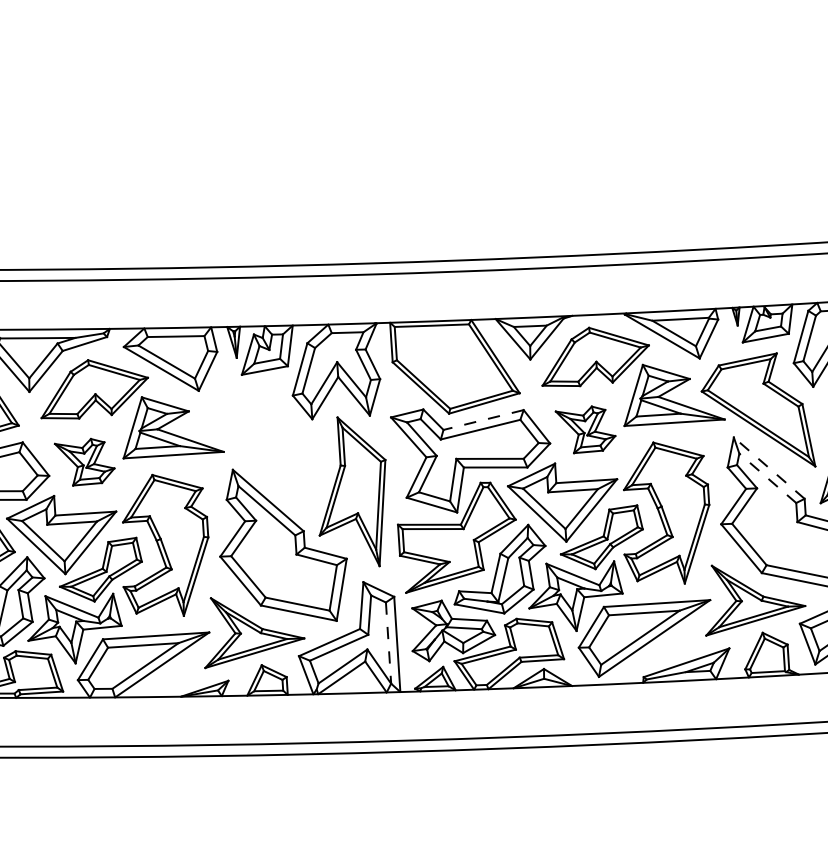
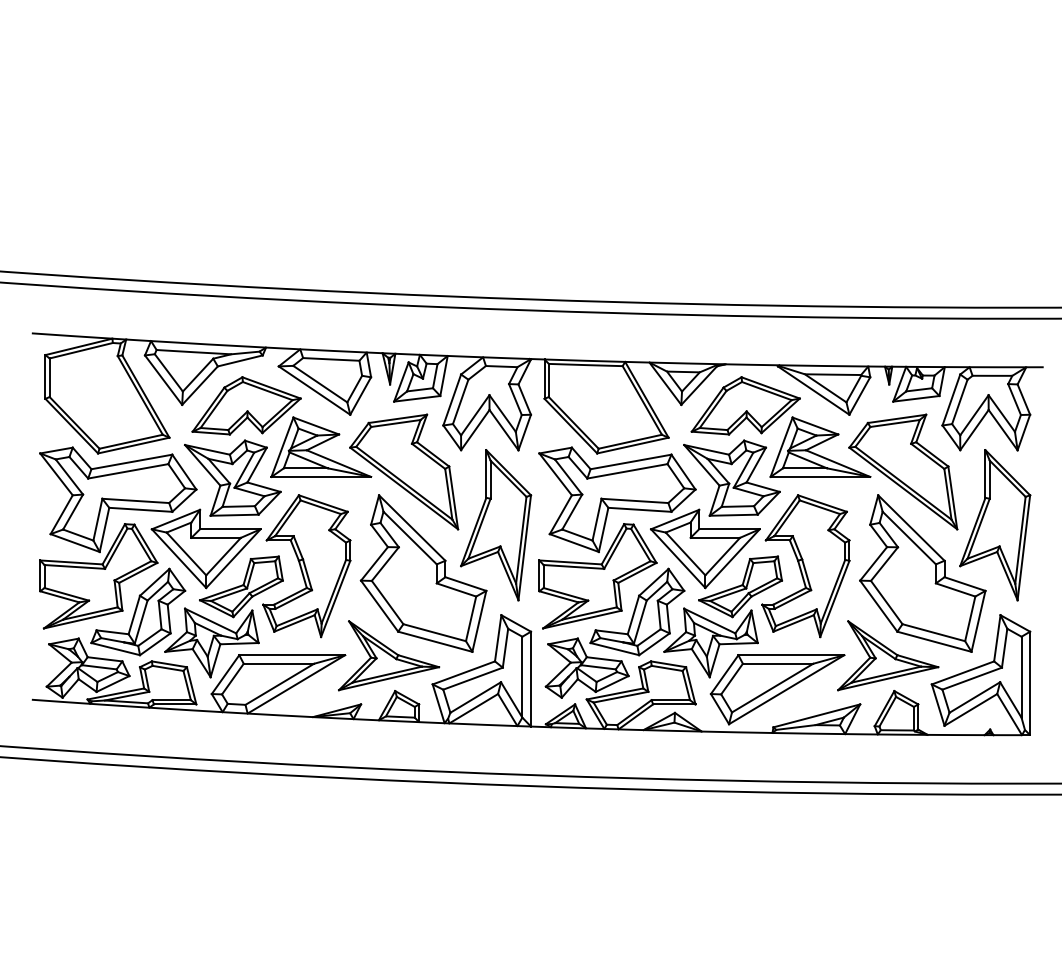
line: (483, 420) -> (630, 462), dashed -> solid
part: (585, 429) -> (731, 477), size x1.67
part: (256, 444) -> (404, 471), added
part: (84, 461) -> (232, 477), size x1.67
line: (769, 468) -> (911, 528), dashed -> solid
line: (766, 477) -> (908, 537), dashed -> solid
line: (388, 643) -> (522, 677), dashed -> solid

